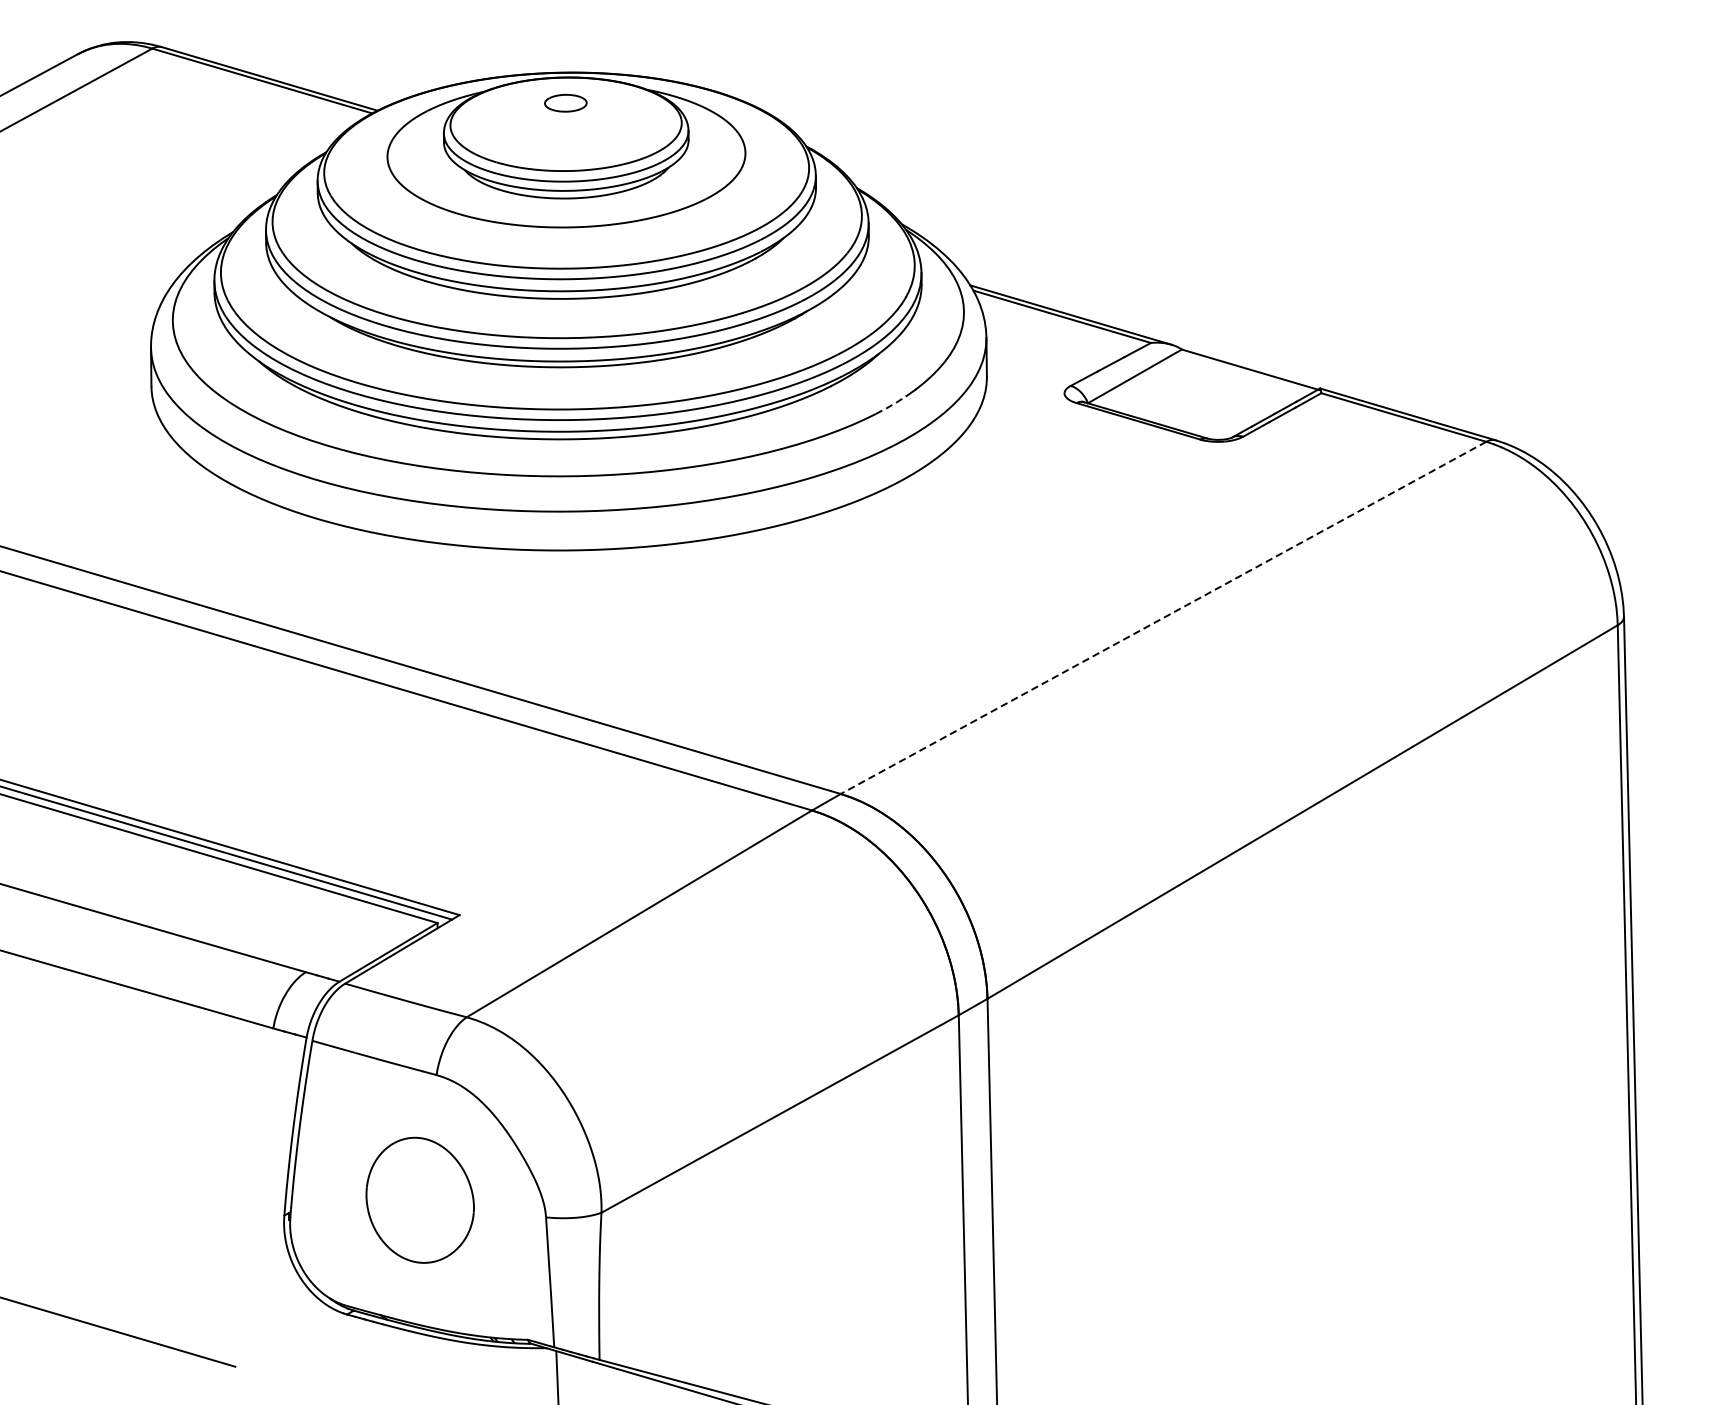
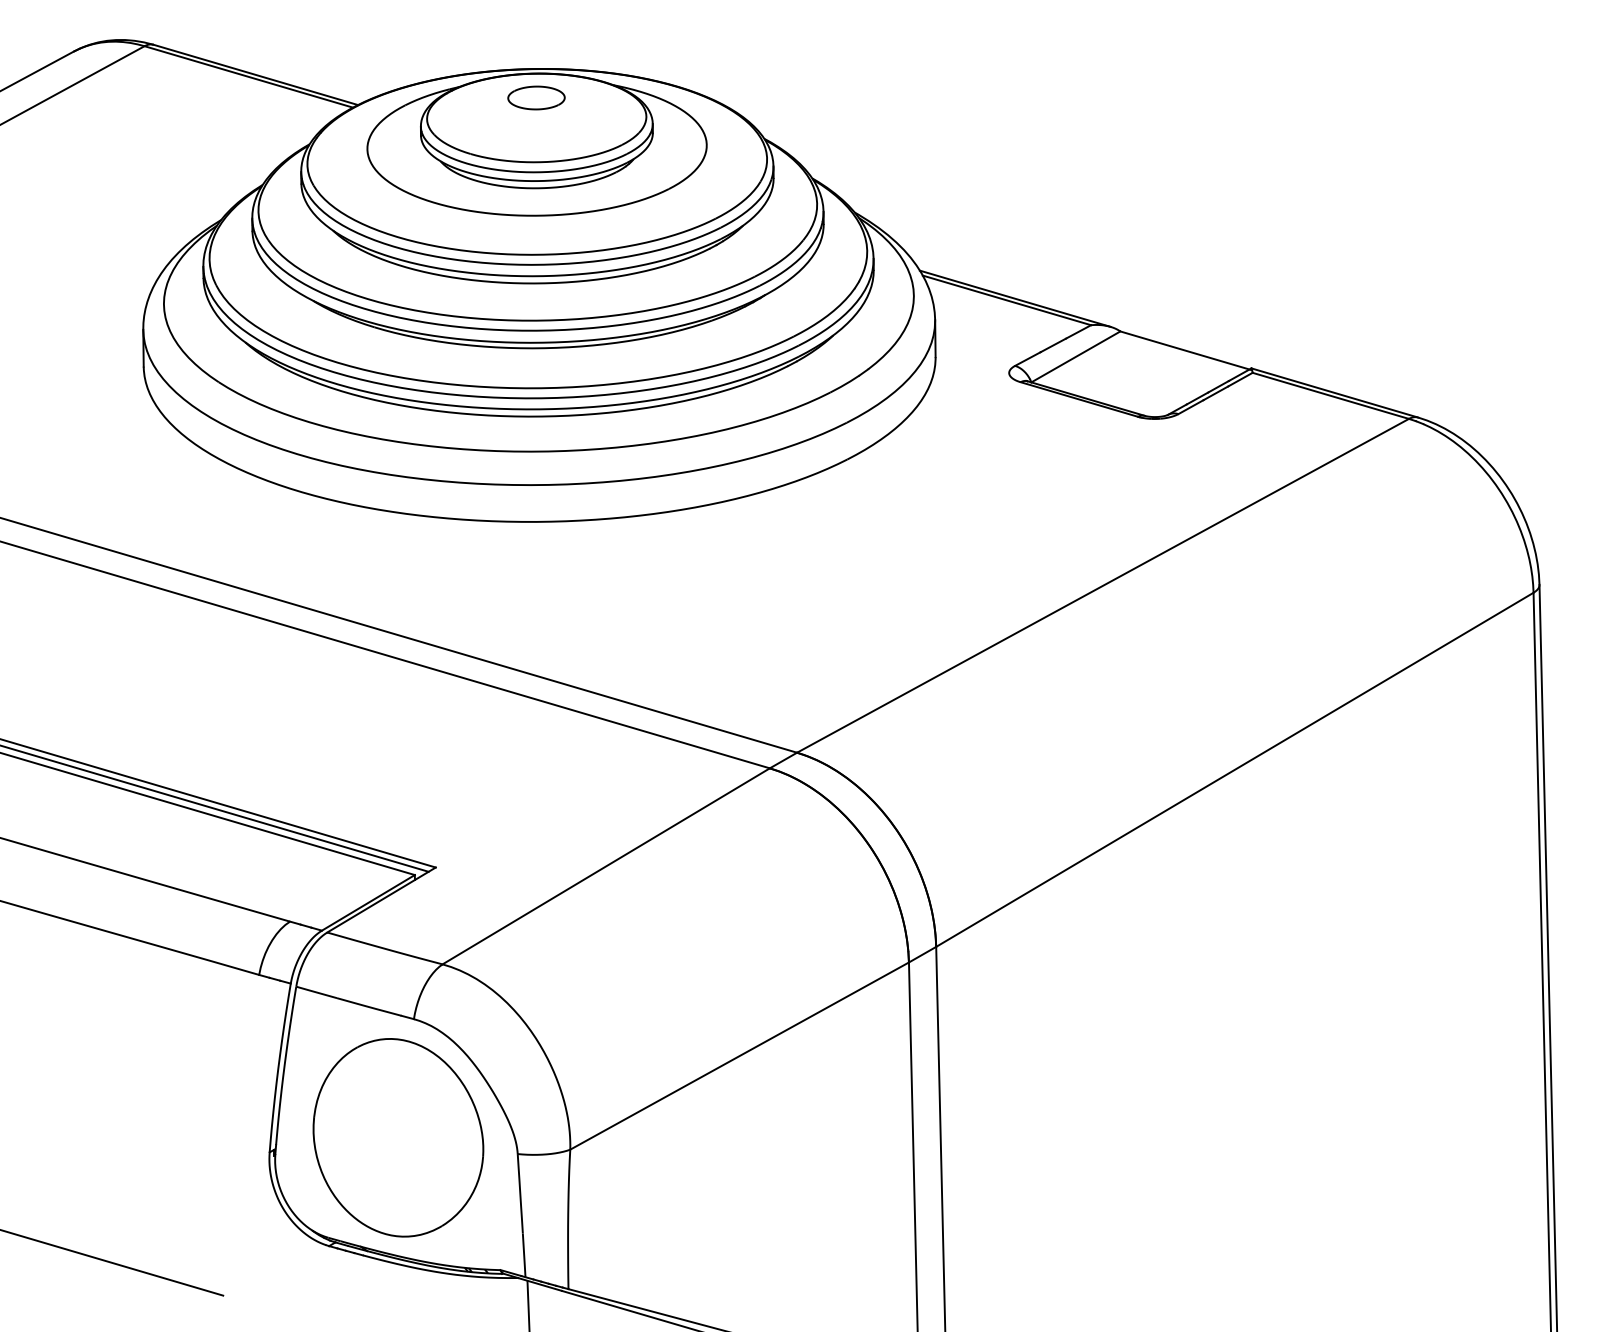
part: (565, 102) -> (536, 97), size x1.43
line: (891, 405) -> (845, 384), dashed -> solid
line: (1164, 617) -> (1103, 585), dashed -> solid
part: (420, 1199) -> (398, 1137), size x1.67

